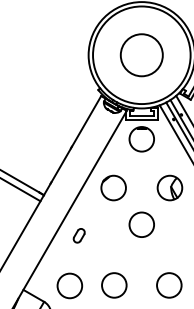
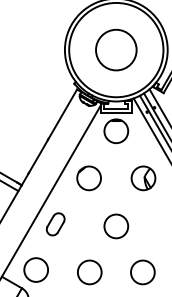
circle: (141, 224) -> (116, 226), moved
part: (79, 235) -> (56, 224), size x1.67
circle: (69, 285) -> (35, 269), moved

